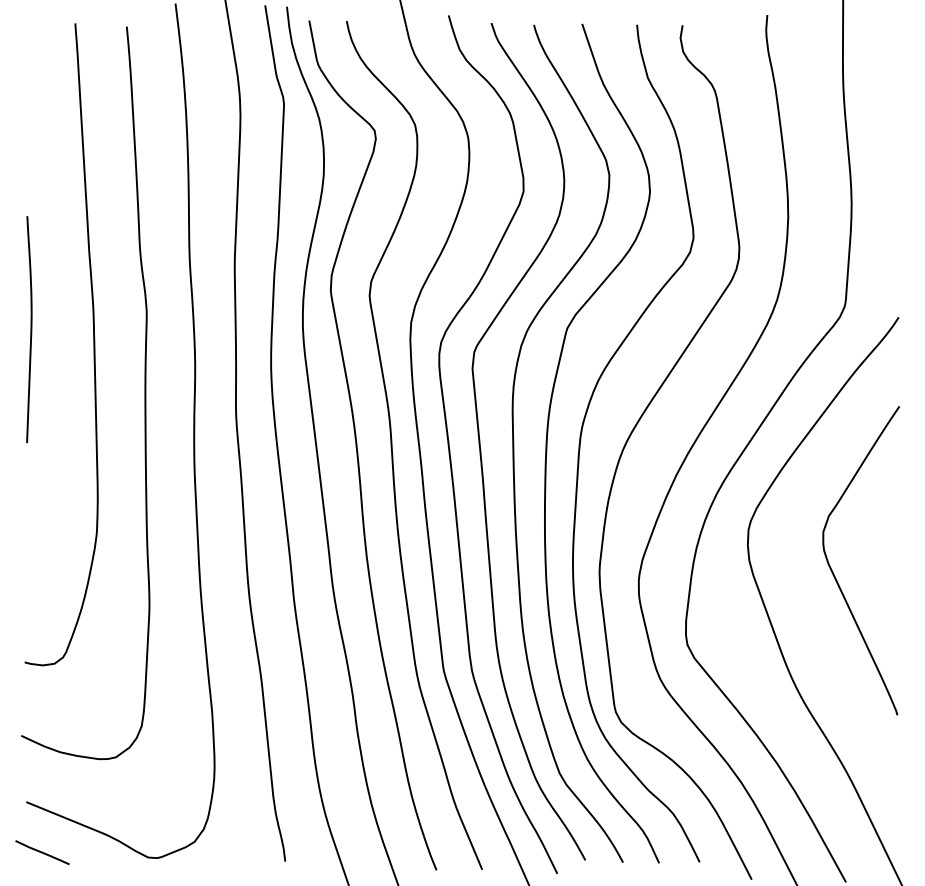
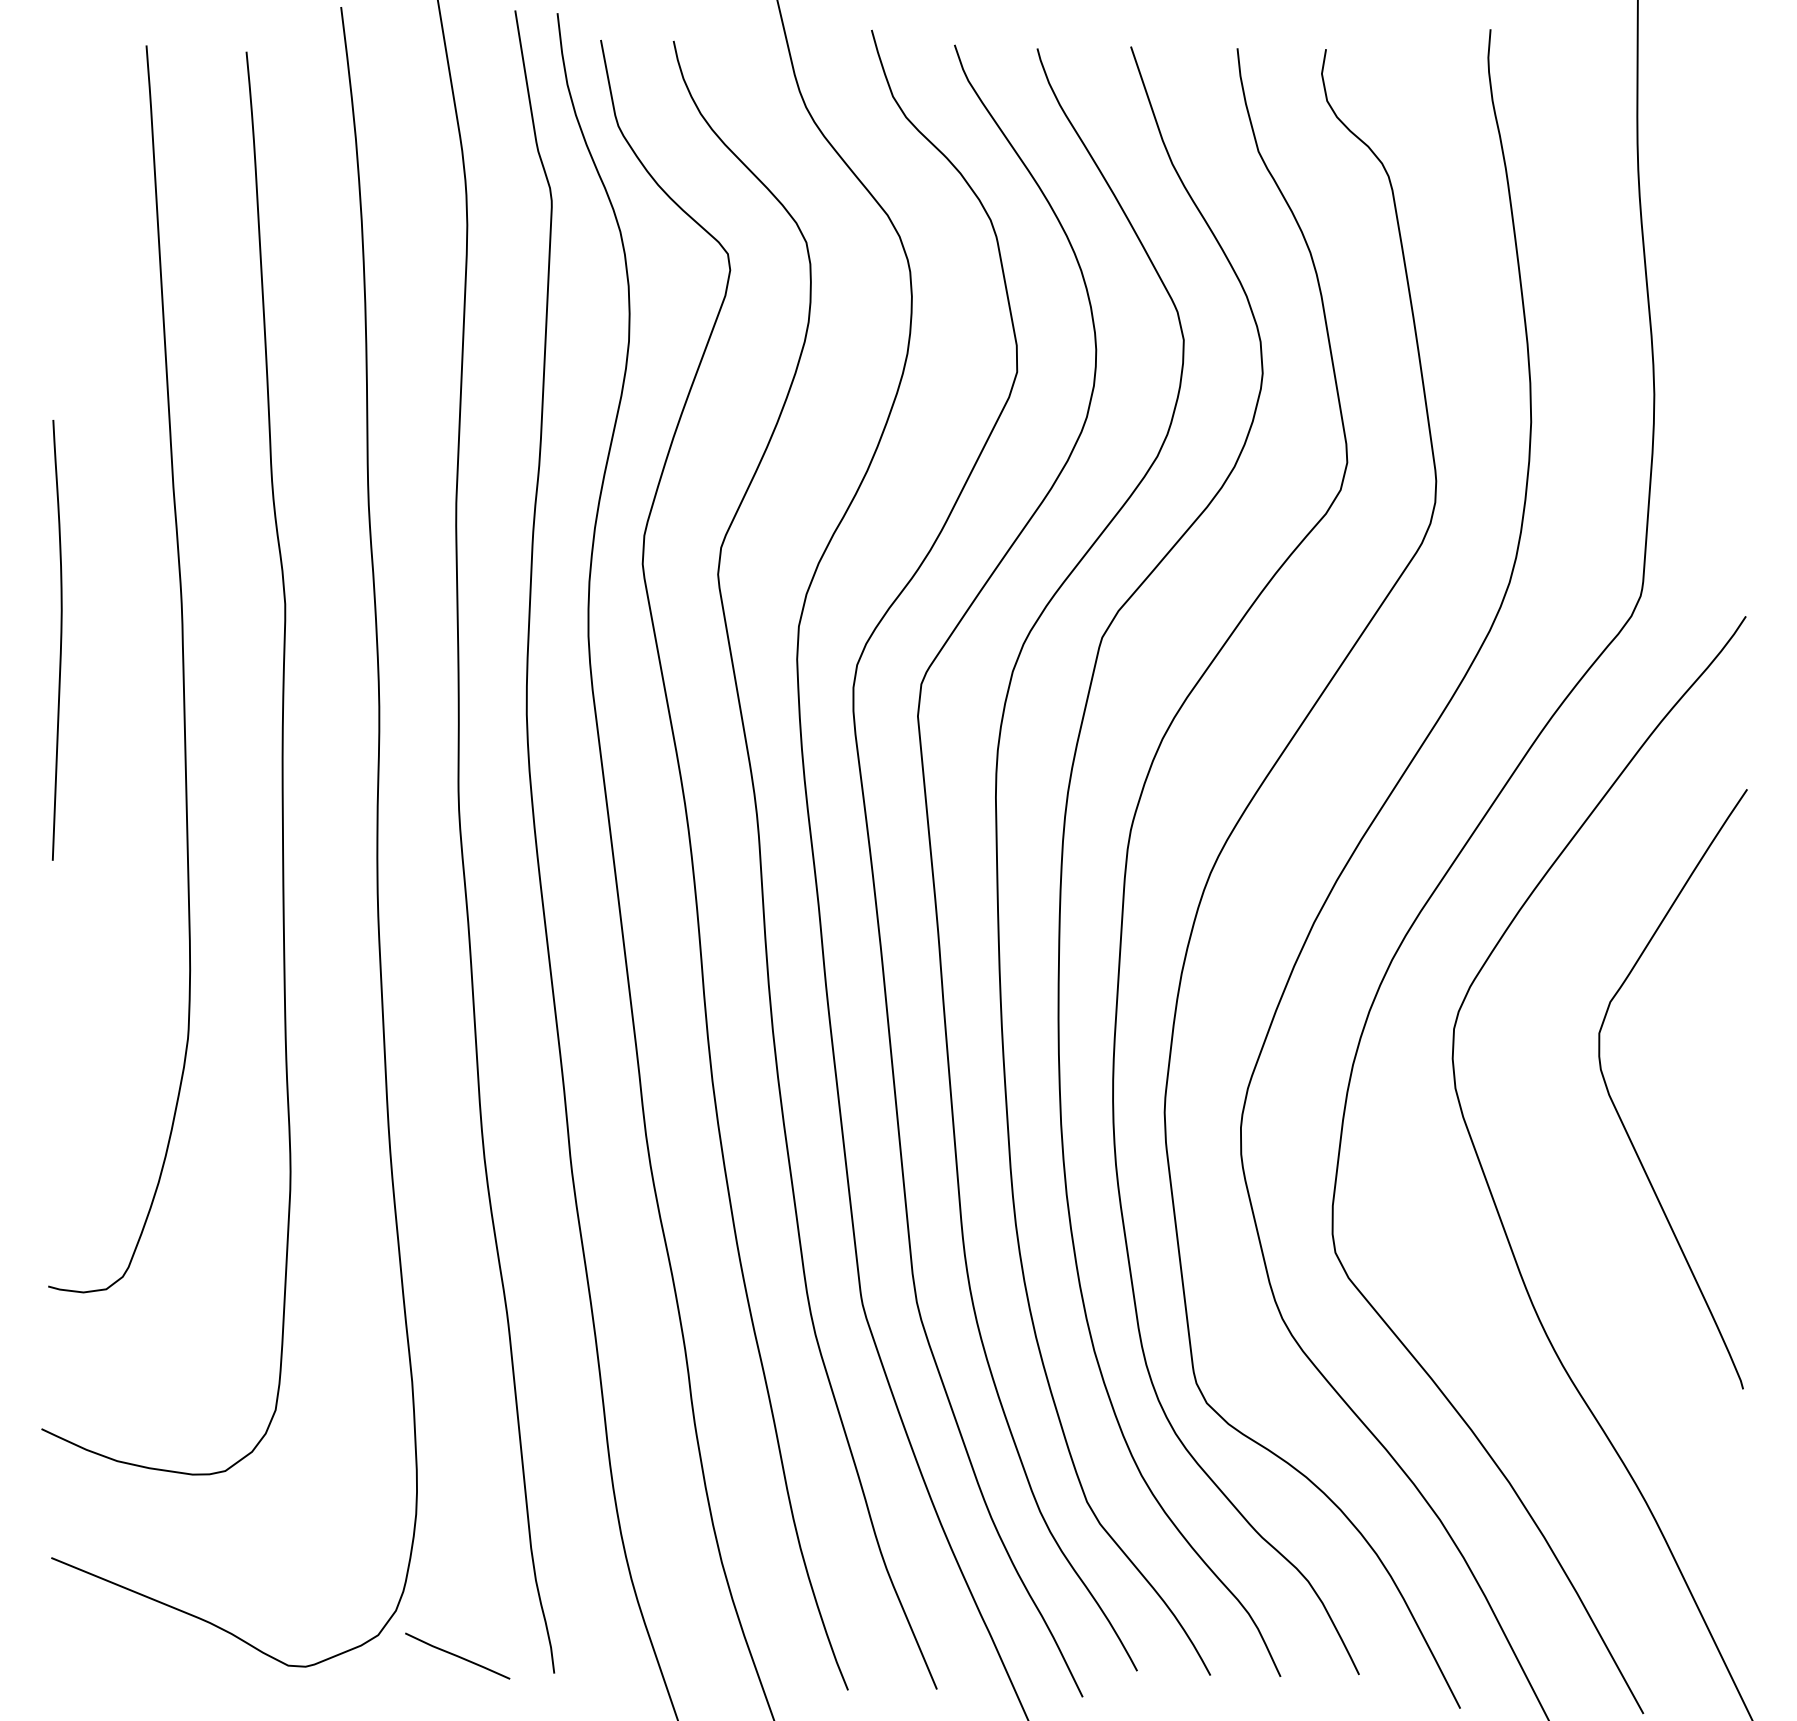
line: (42, 852) -> (457, 1655), moved

